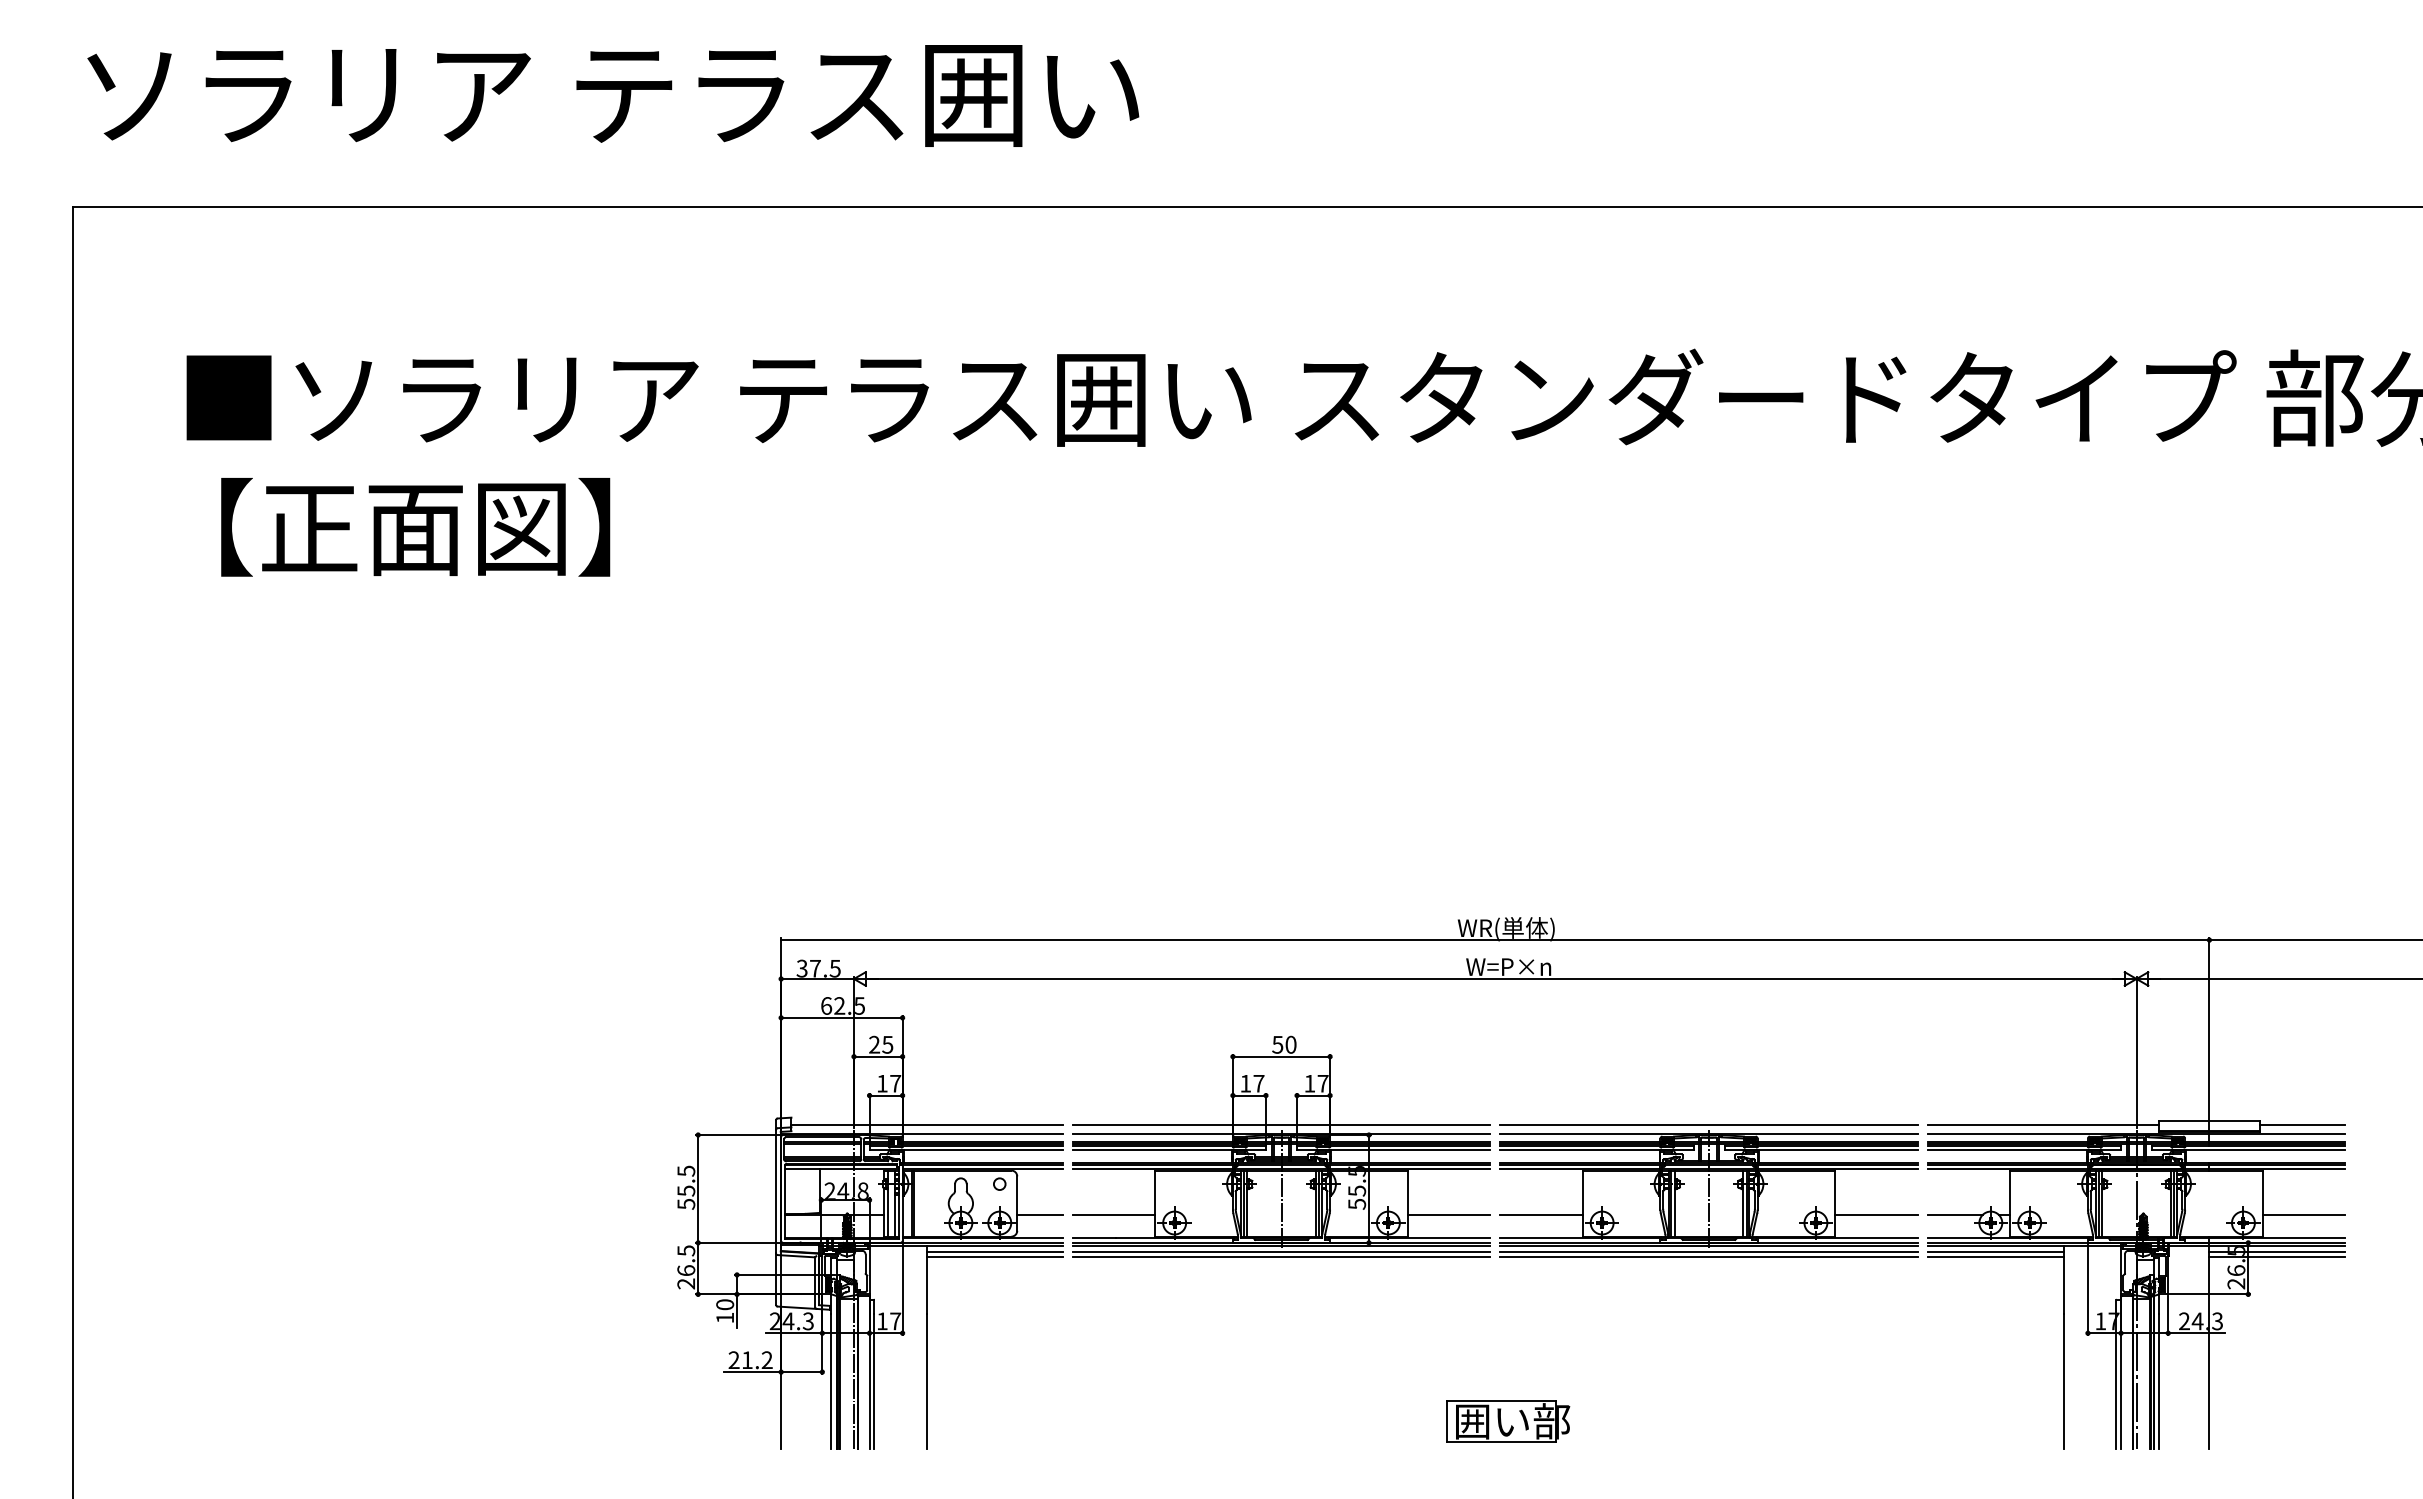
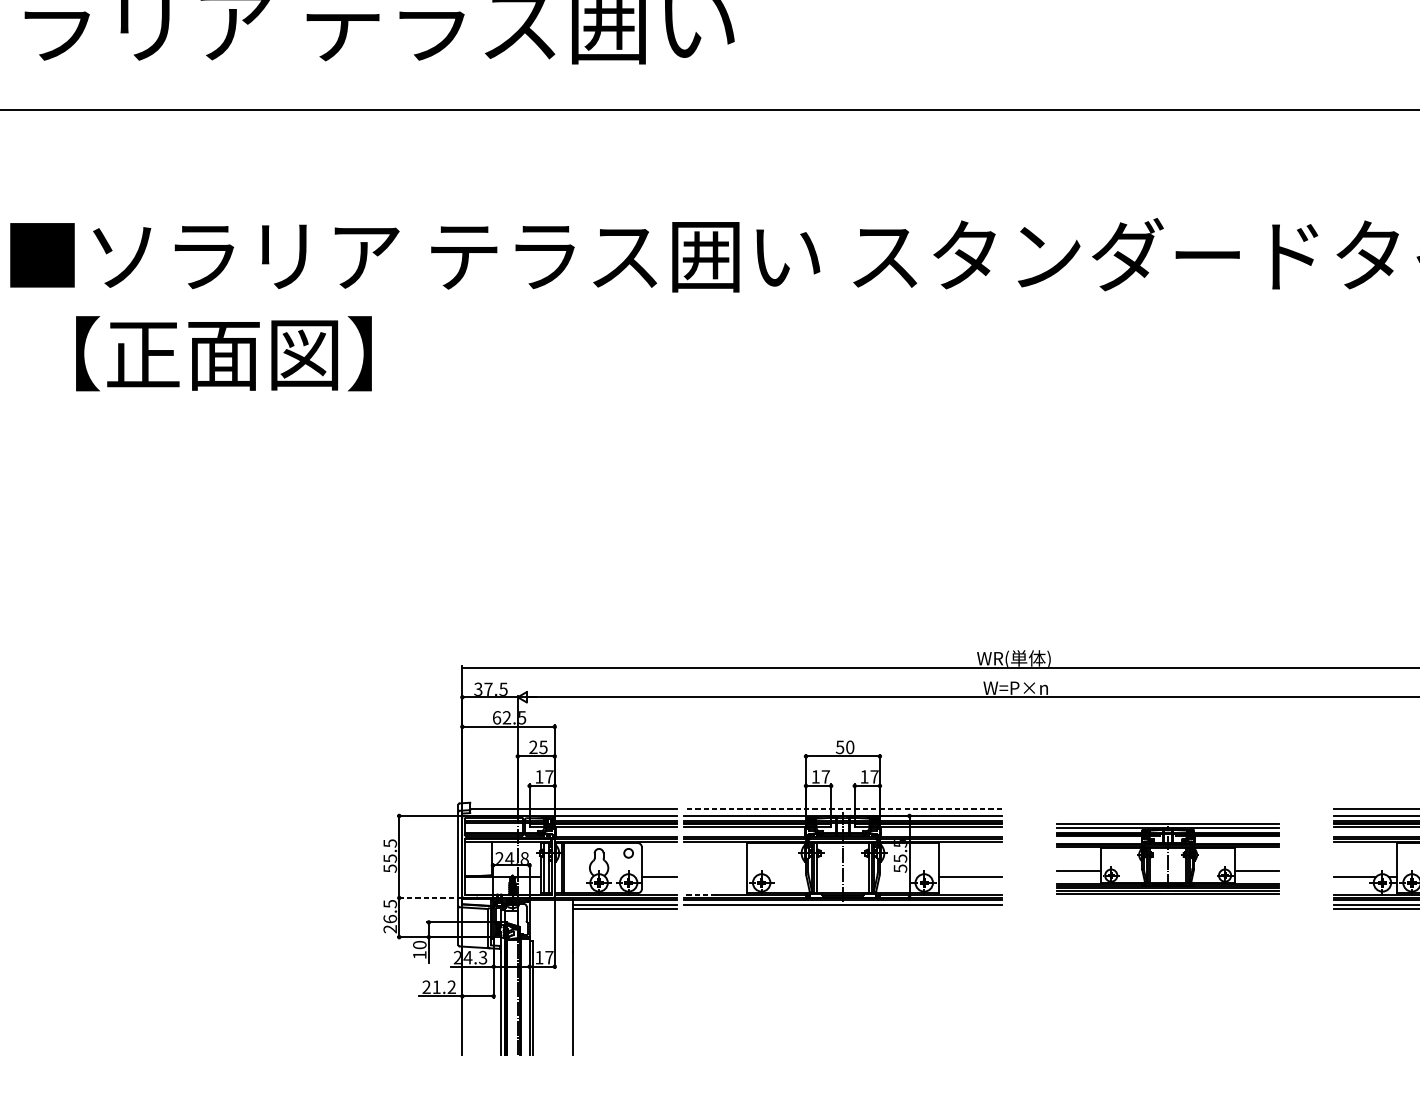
text: (415, 527) -> (223, 353), moved
line: (1281, 1125) -> (842, 808), solid -> dashed
part: (1708, 1190) -> (1167, 858), size x0.7
line: (1113, 1214) -> (715, 876), removed
line: (1093, 1238) -> (699, 894), solid -> dashed
line: (738, 1242) -> (429, 897), solid -> dashed
line: (1281, 1257) -> (842, 909), removed
part: (1508, 1421) -> (1015, 1033), removed

